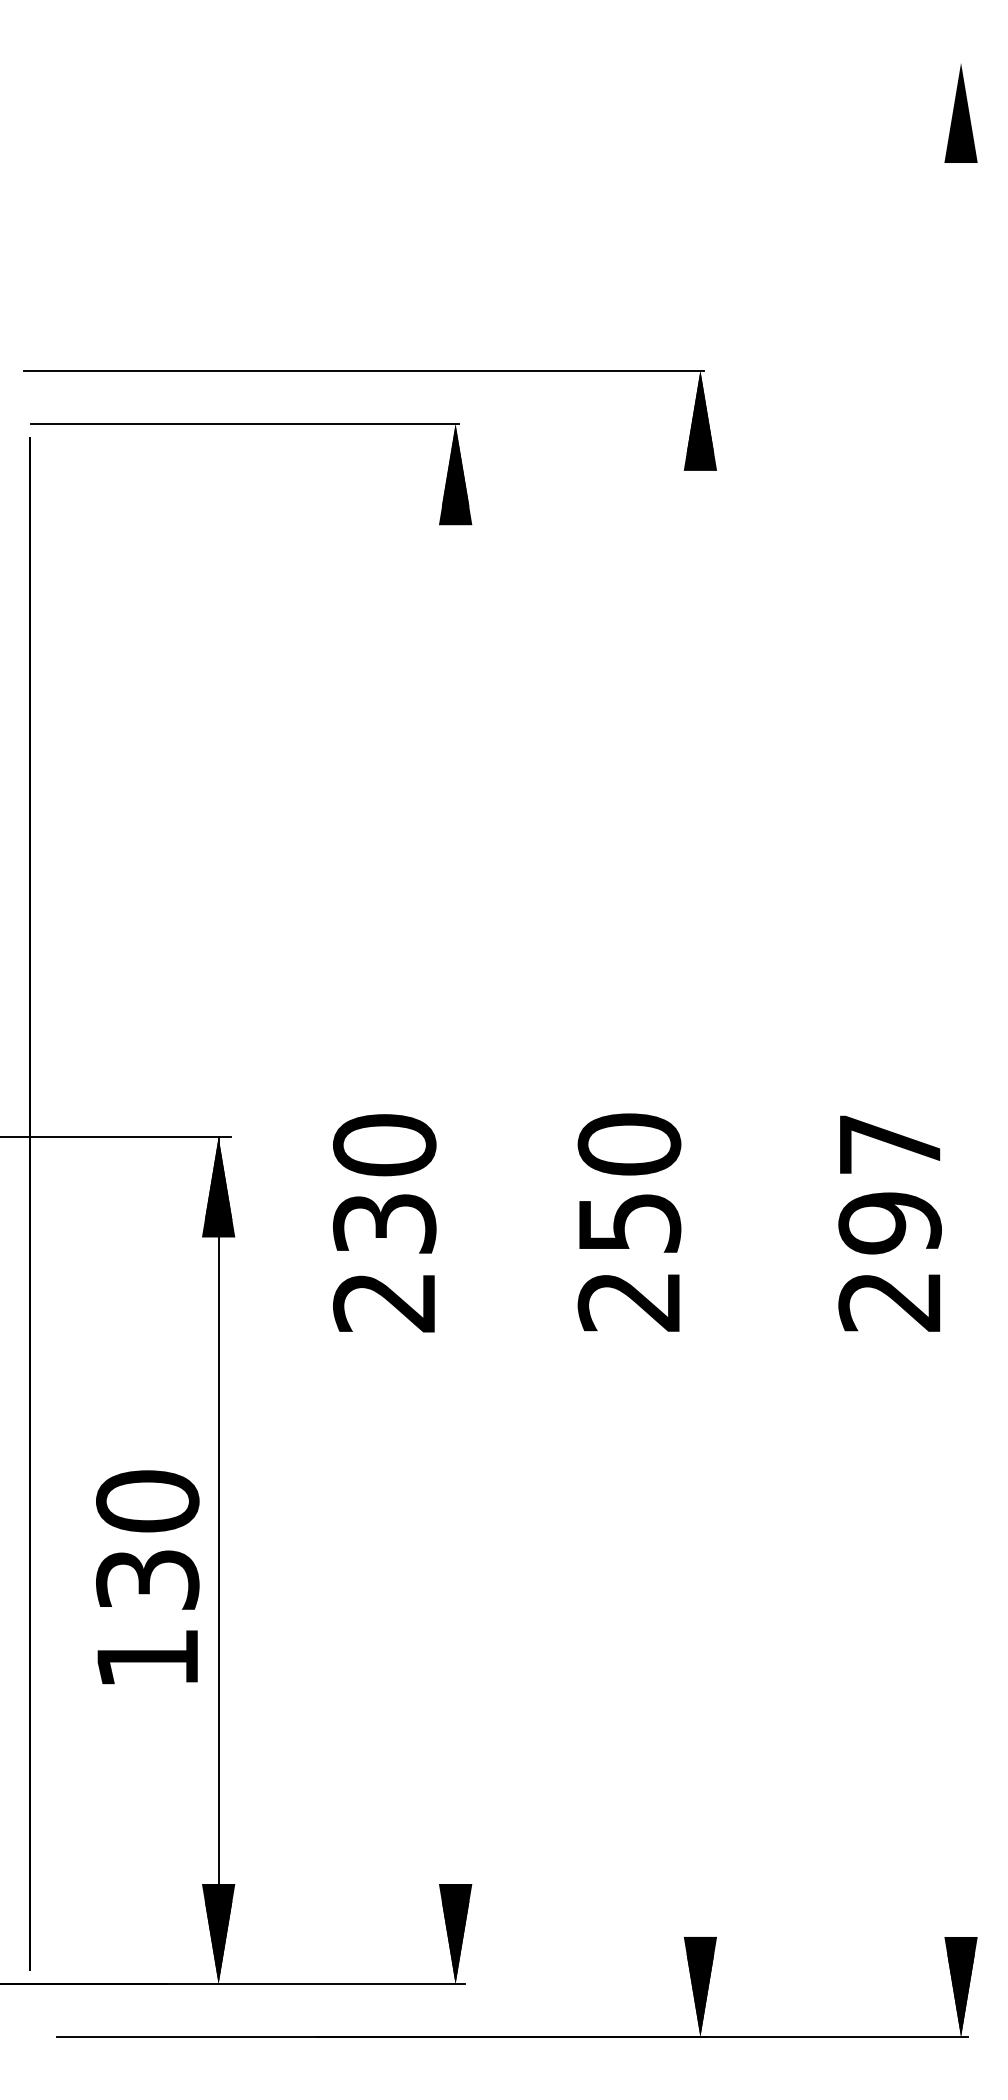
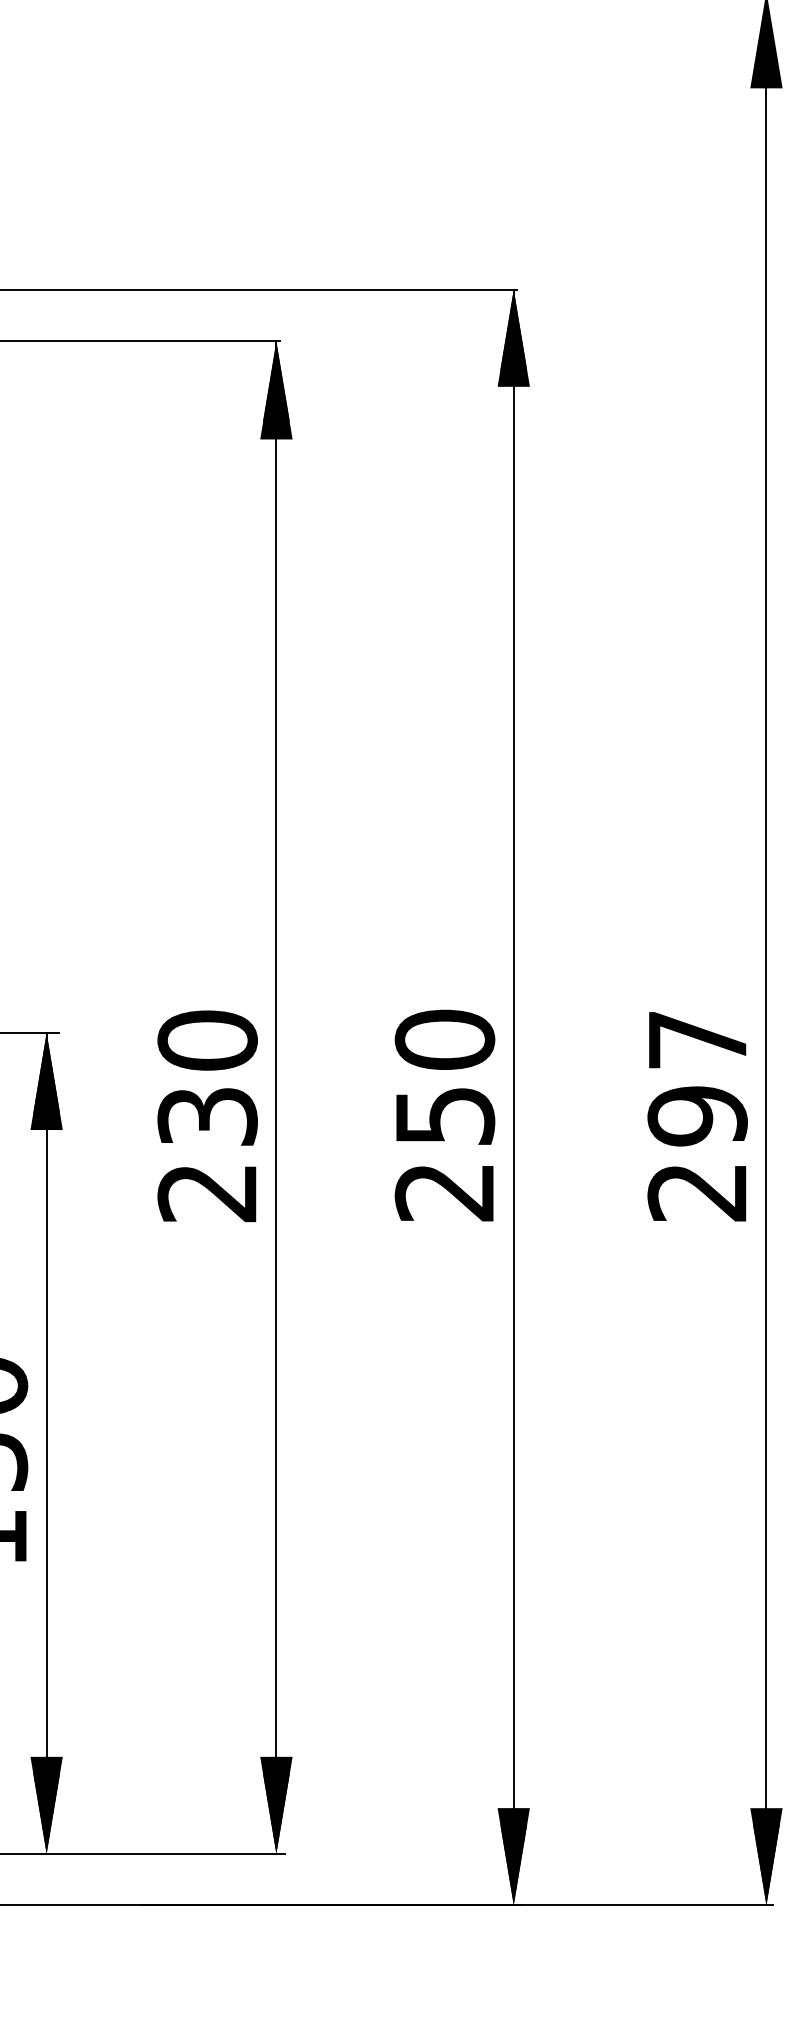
line: (961, 1091) -> (766, 988), added
line: (700, 1195) -> (513, 1089), added
line: (455, 1196) -> (276, 1090), added

